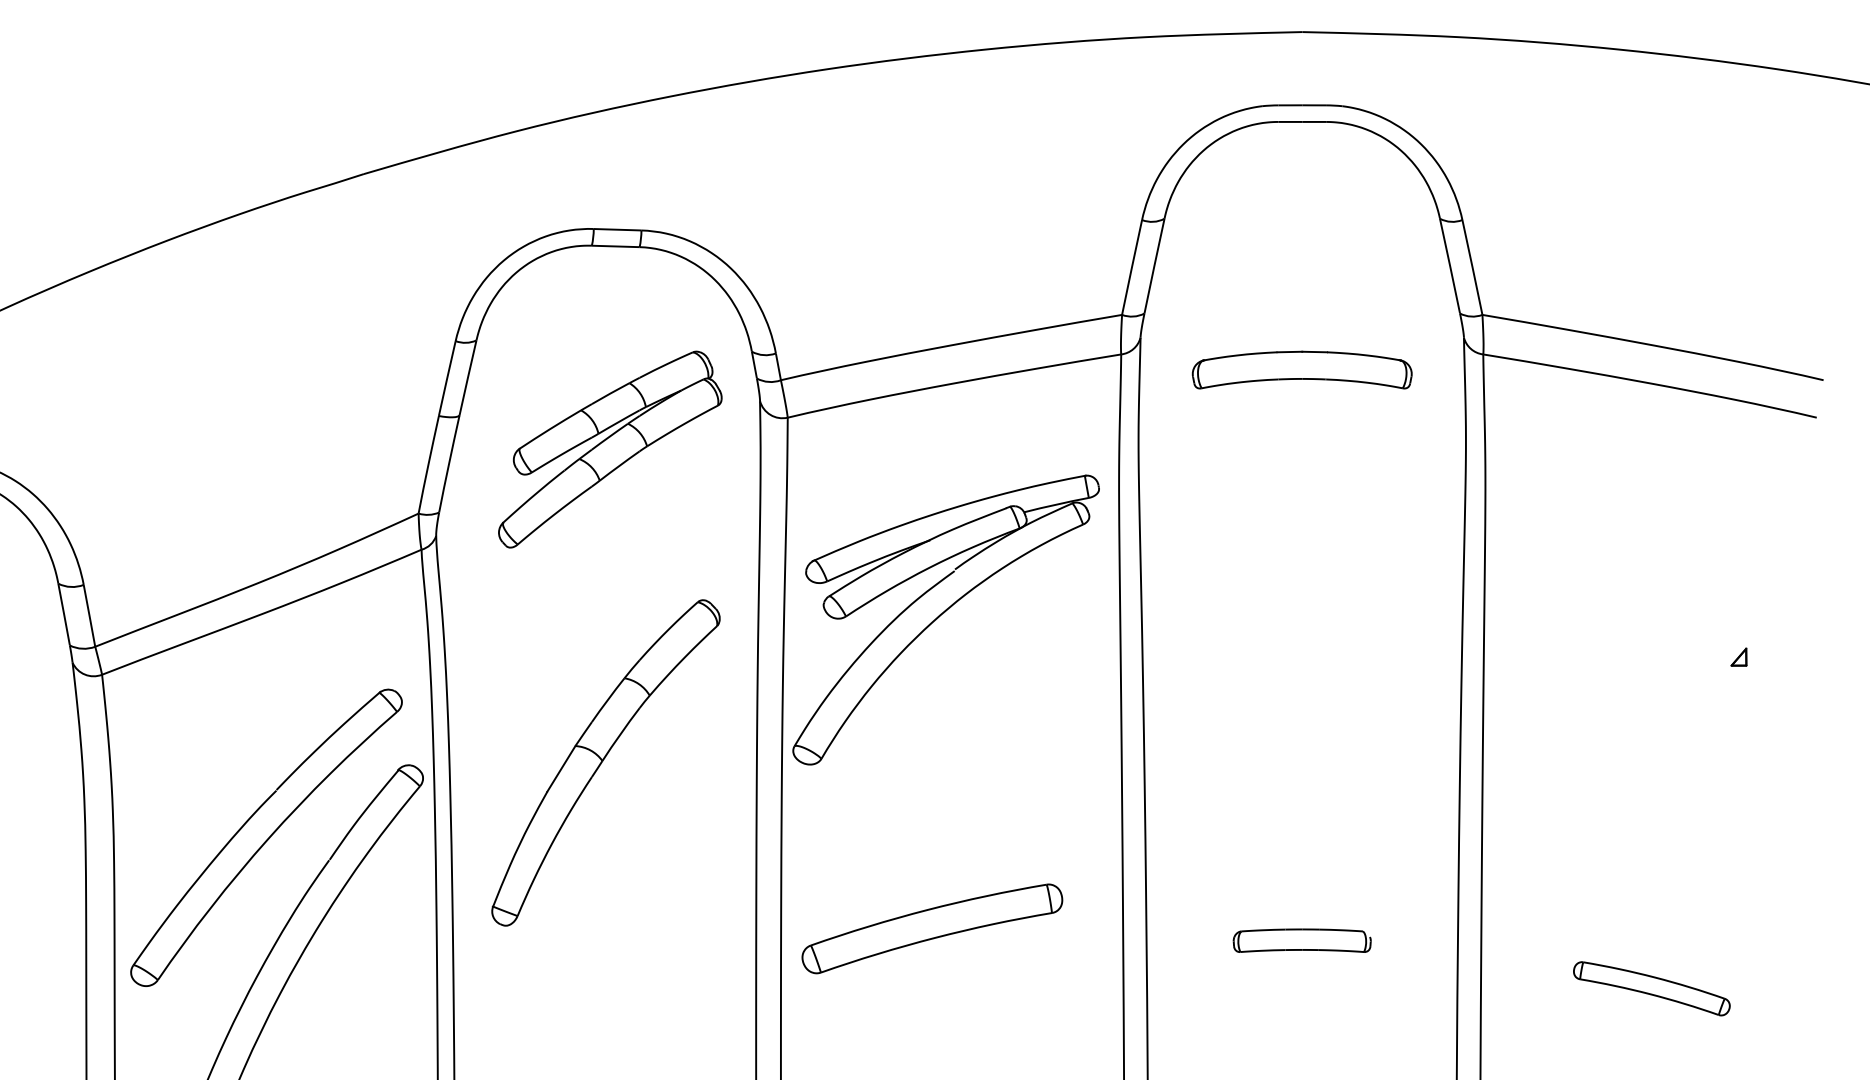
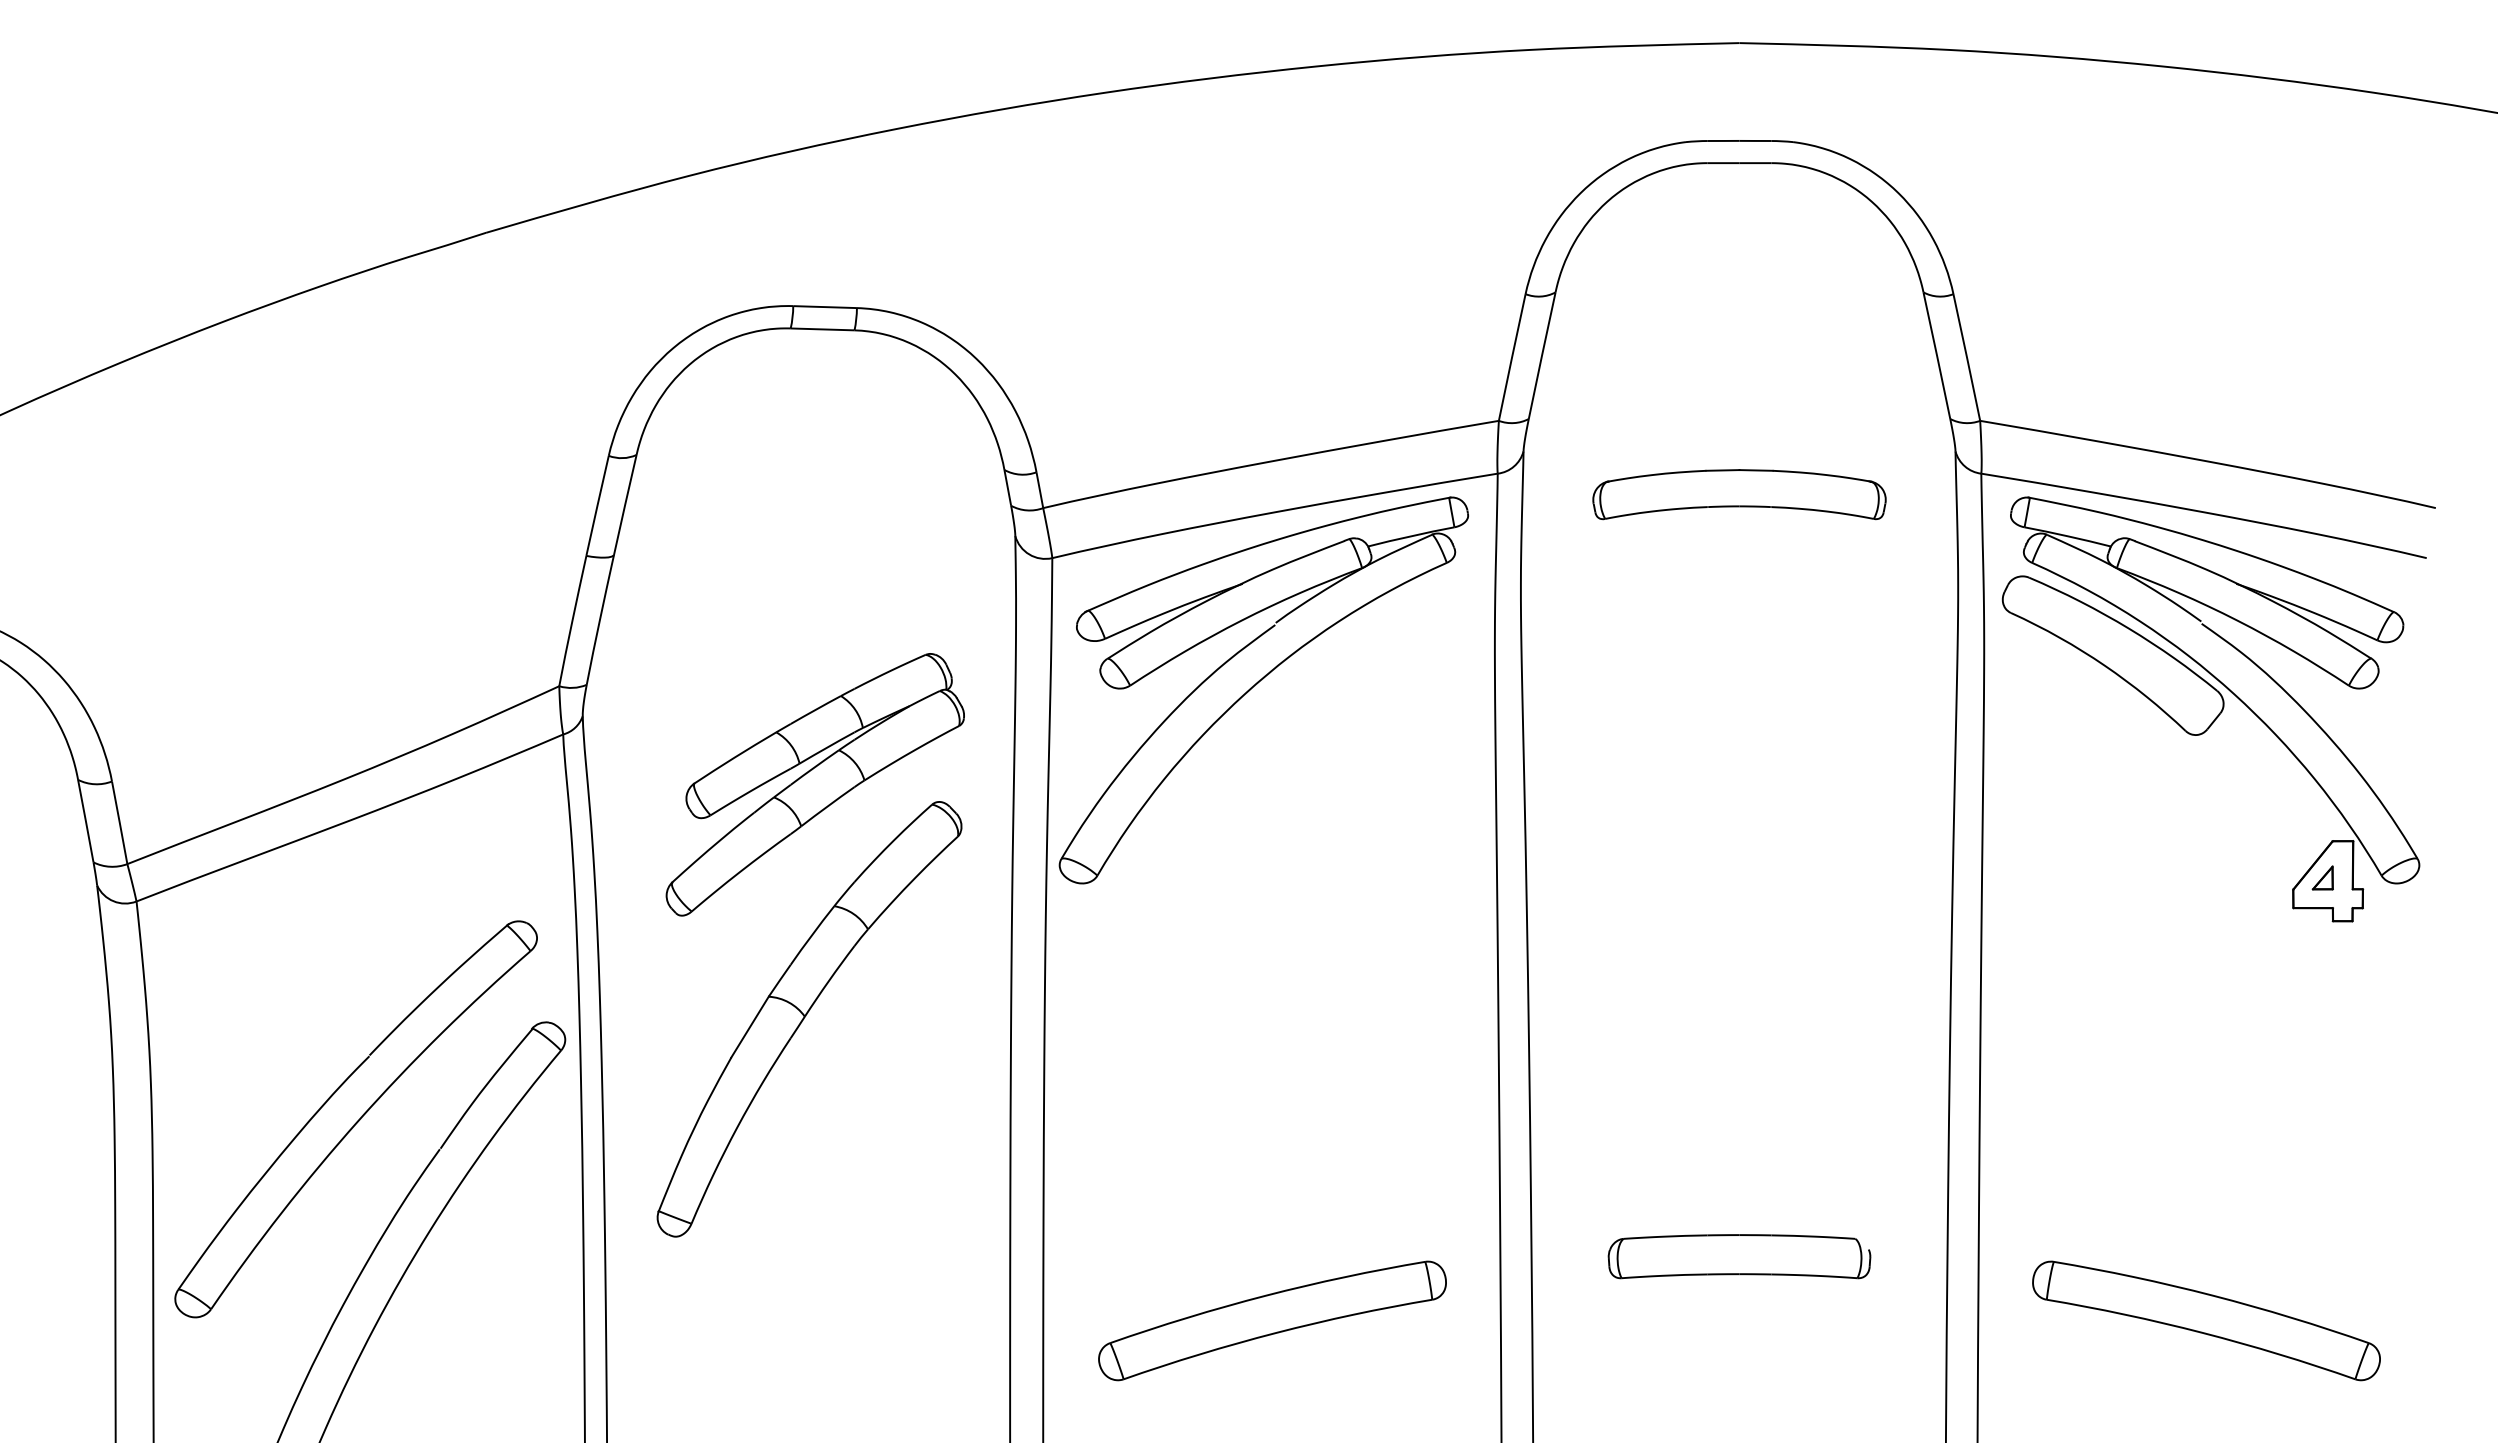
part: (609, 449) -> (814, 784), moved
part: (1654, 531) -> (2210, 709), added
part: (941, 615) -> (1257, 684), moved
part: (932, 928) -> (1272, 1320), moved
part: (1302, 940) -> (1739, 1256), size x1.43
part: (1651, 988) -> (2206, 1320), size x1.67

